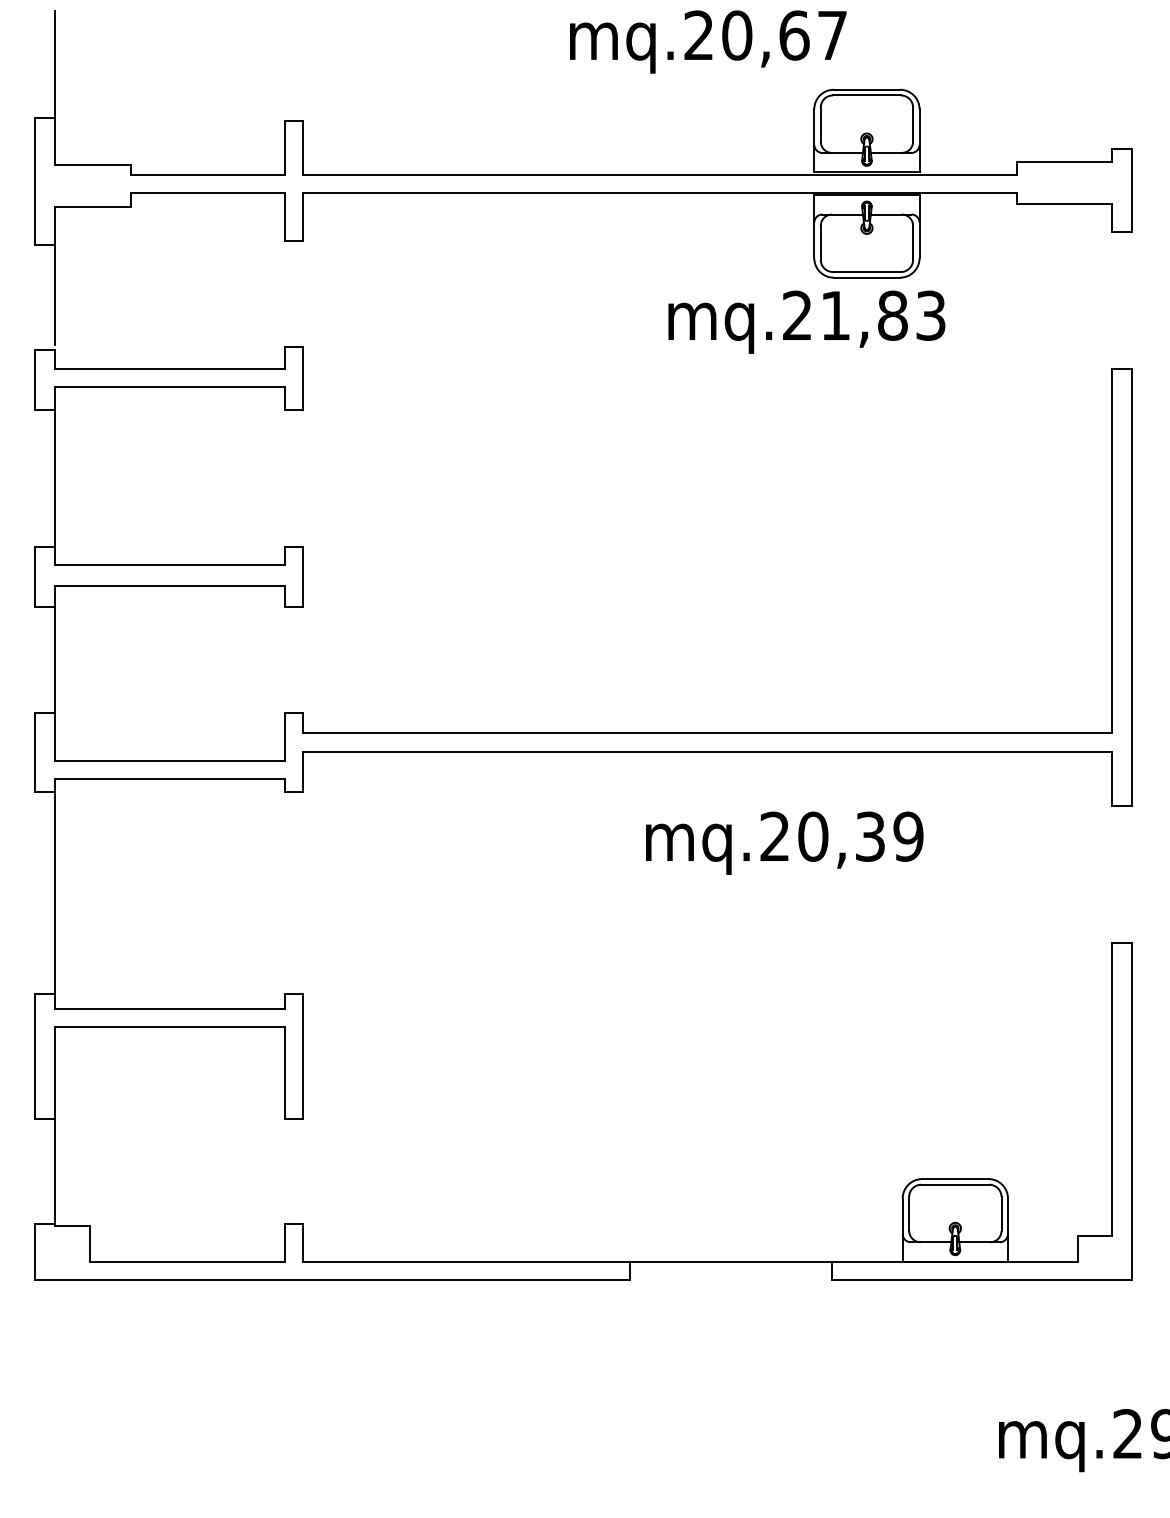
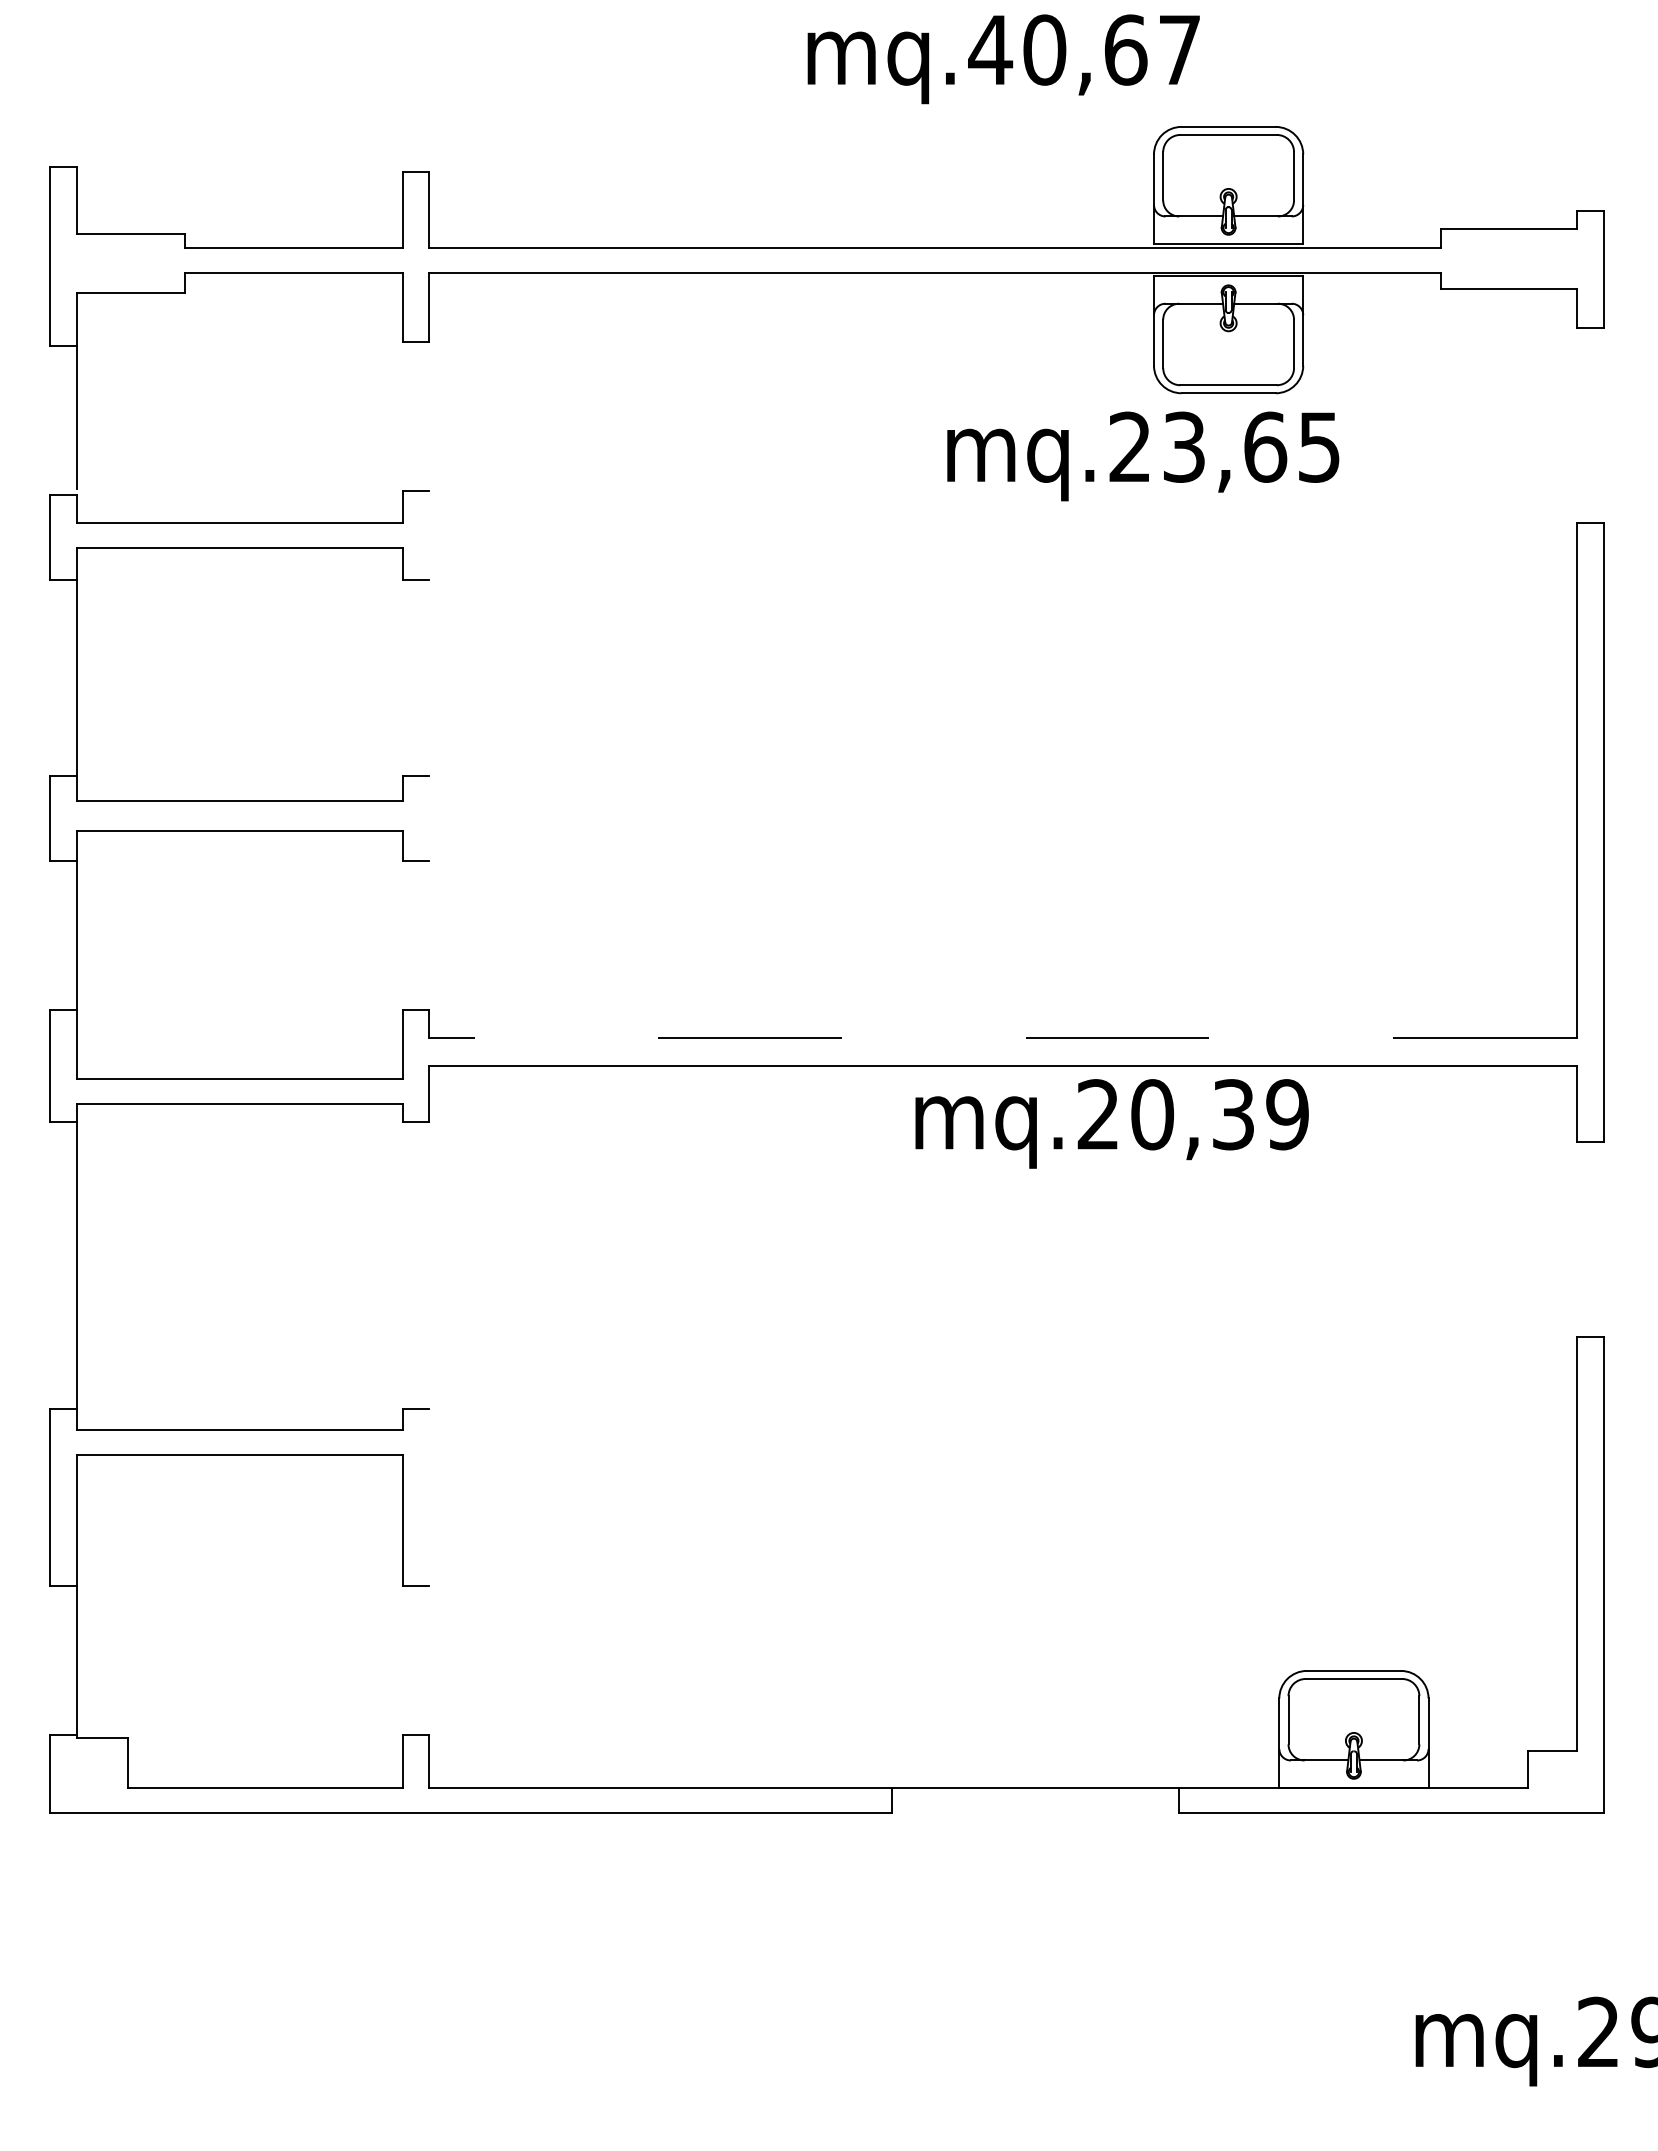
text: (698, 35) -> (990, 49), mq.20,67 -> mq.40,67
line: (54, 63) -> (77, 89), removed
text: (883, 315) -> (1251, 446), mq.21,83 -> mq.23,65
line: (302, 378) -> (428, 535), removed
line: (302, 576) -> (428, 817), removed
line: (707, 732) -> (1002, 1038), solid -> dashed
text: (784, 842) -> (1111, 1123), moved
line: (302, 1056) -> (428, 1497), removed

